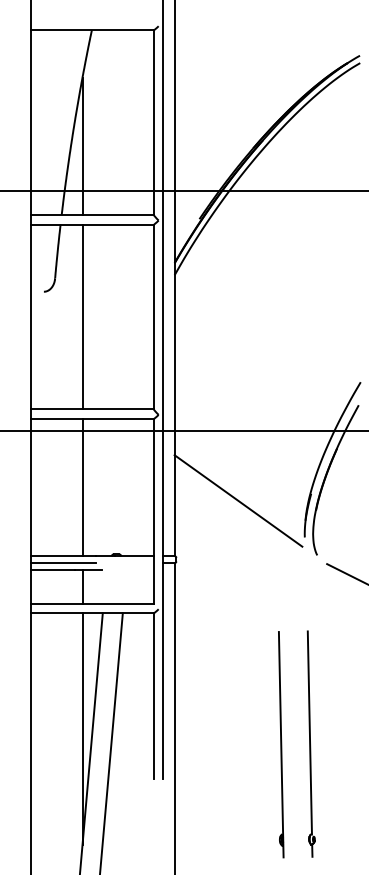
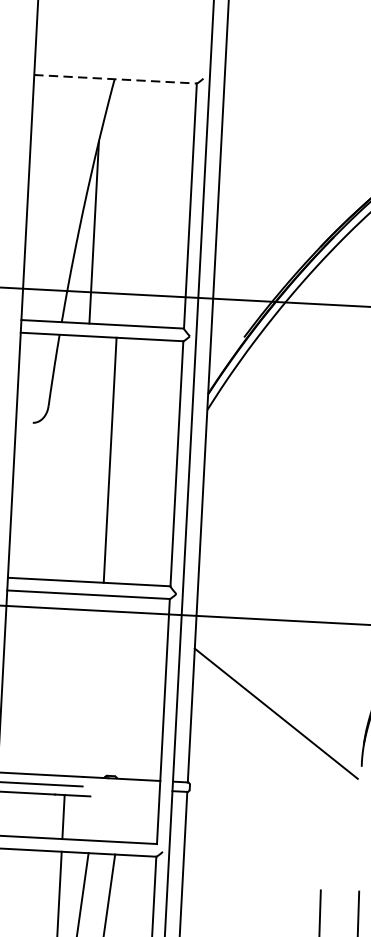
line: (93, 30) -> (116, 79), solid -> dashed
line: (82, 316) -> (110, 459), moved
line: (82, 487) -> (70, 685), removed

